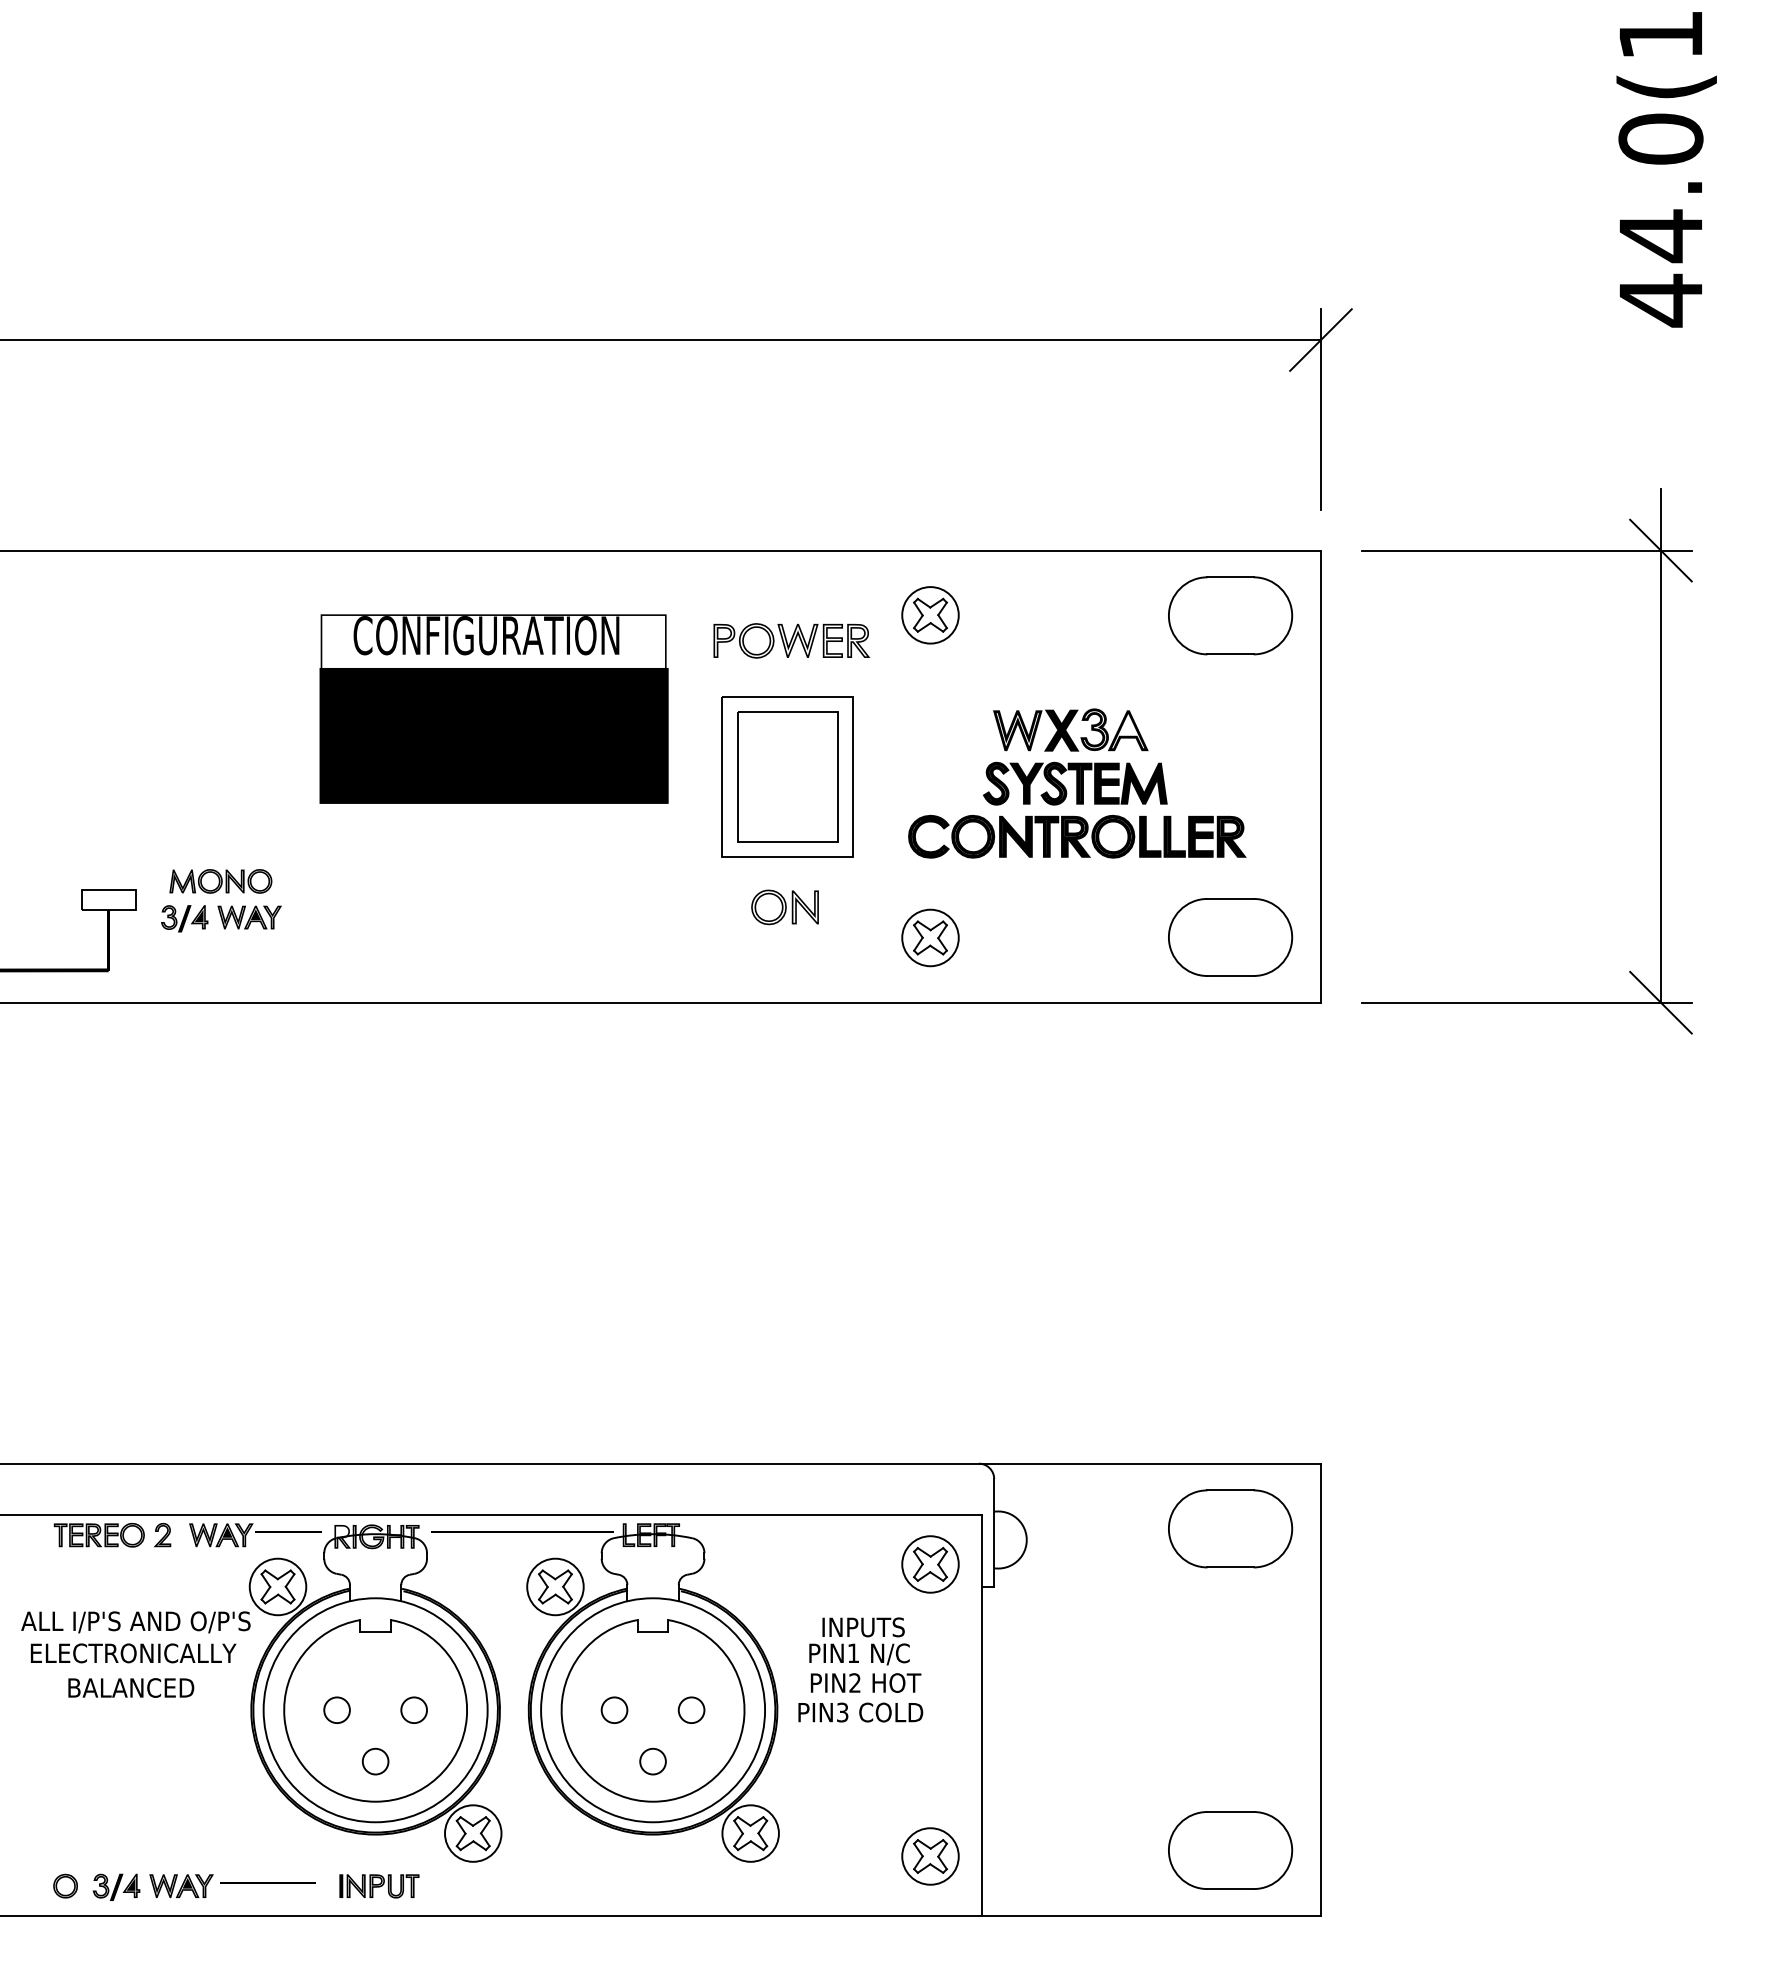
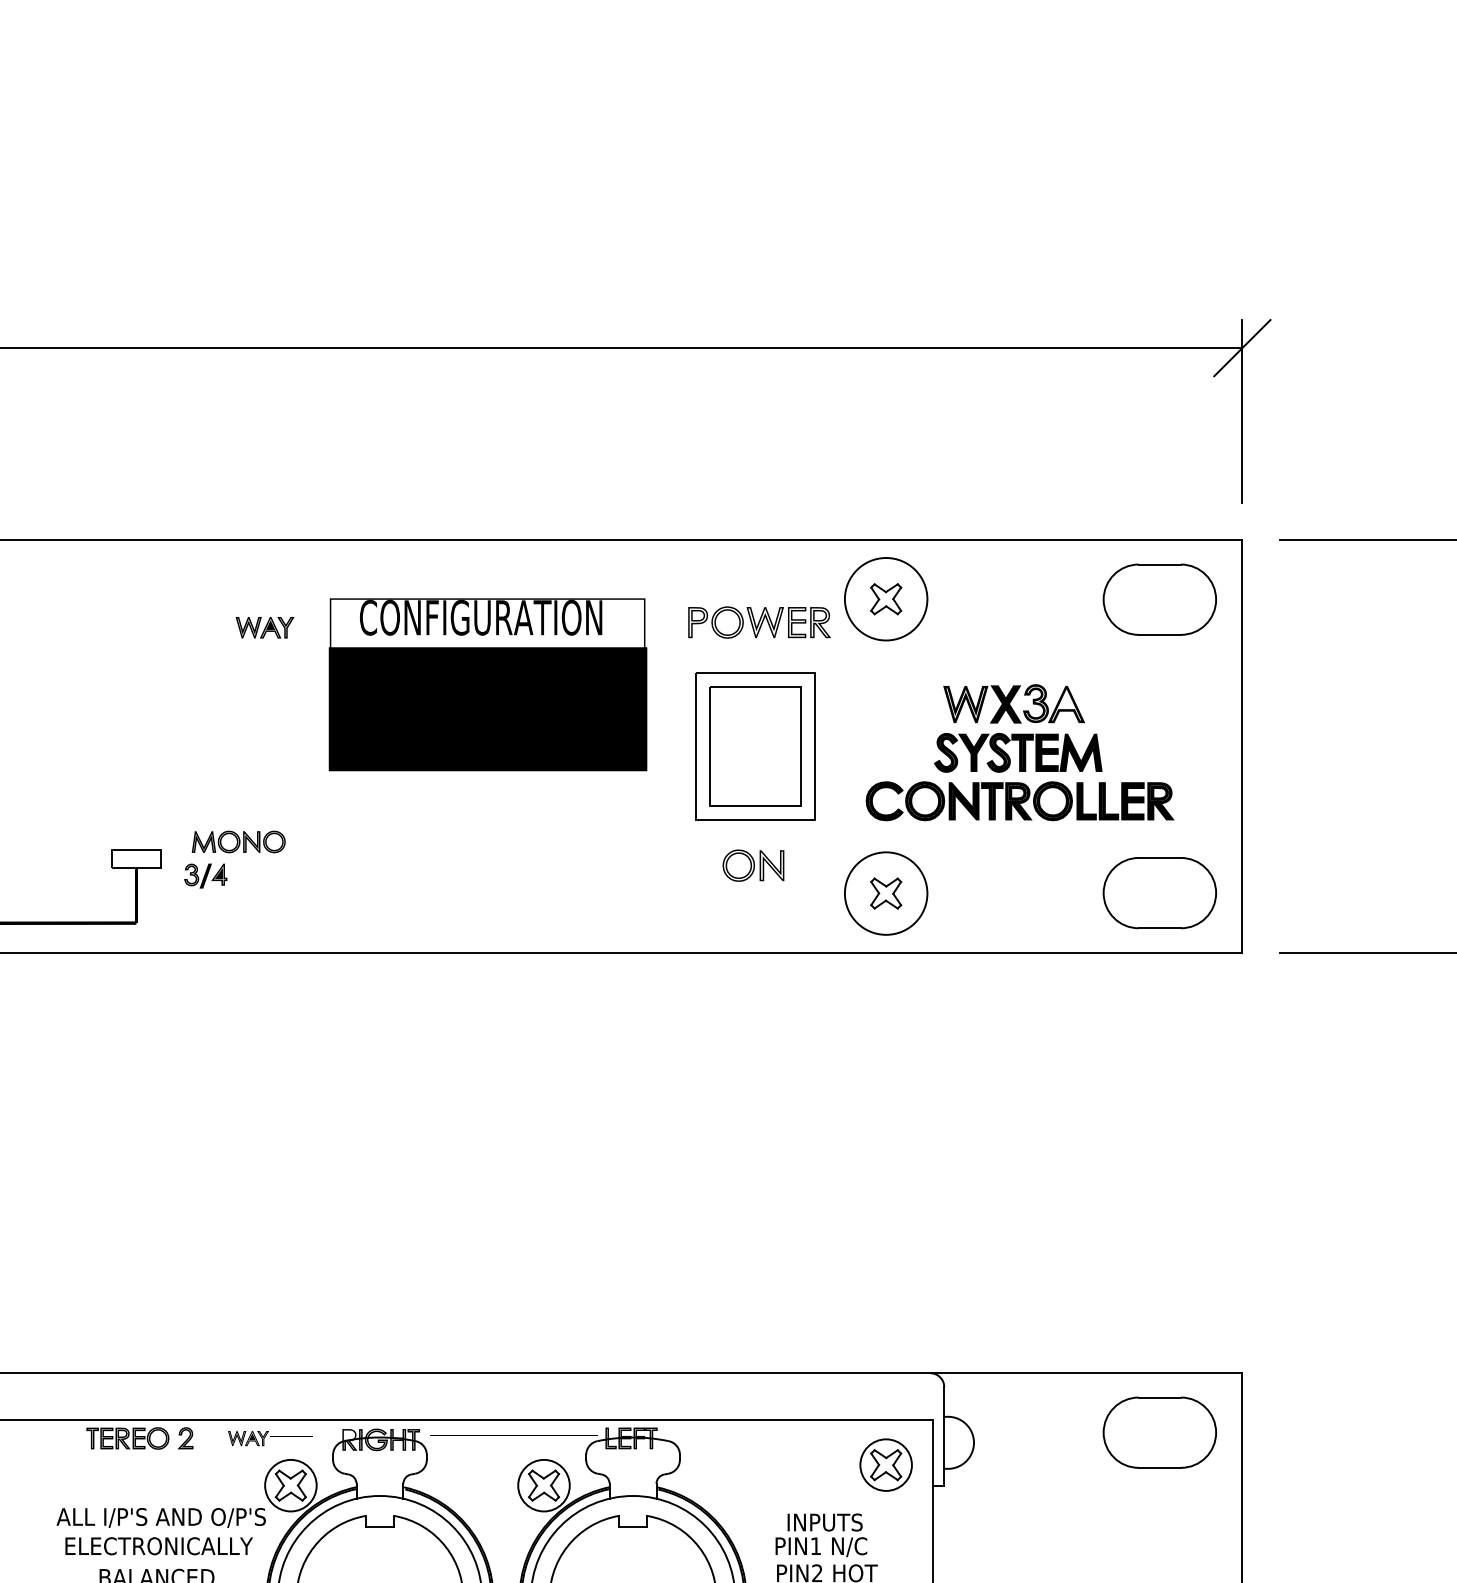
circle: (930, 615) -> (886, 599), size x1.6
part: (249, 917) -> (264, 627), moved
circle: (930, 937) -> (886, 893), size x1.6
part: (255, 1535) -> (270, 1438), size x0.7

